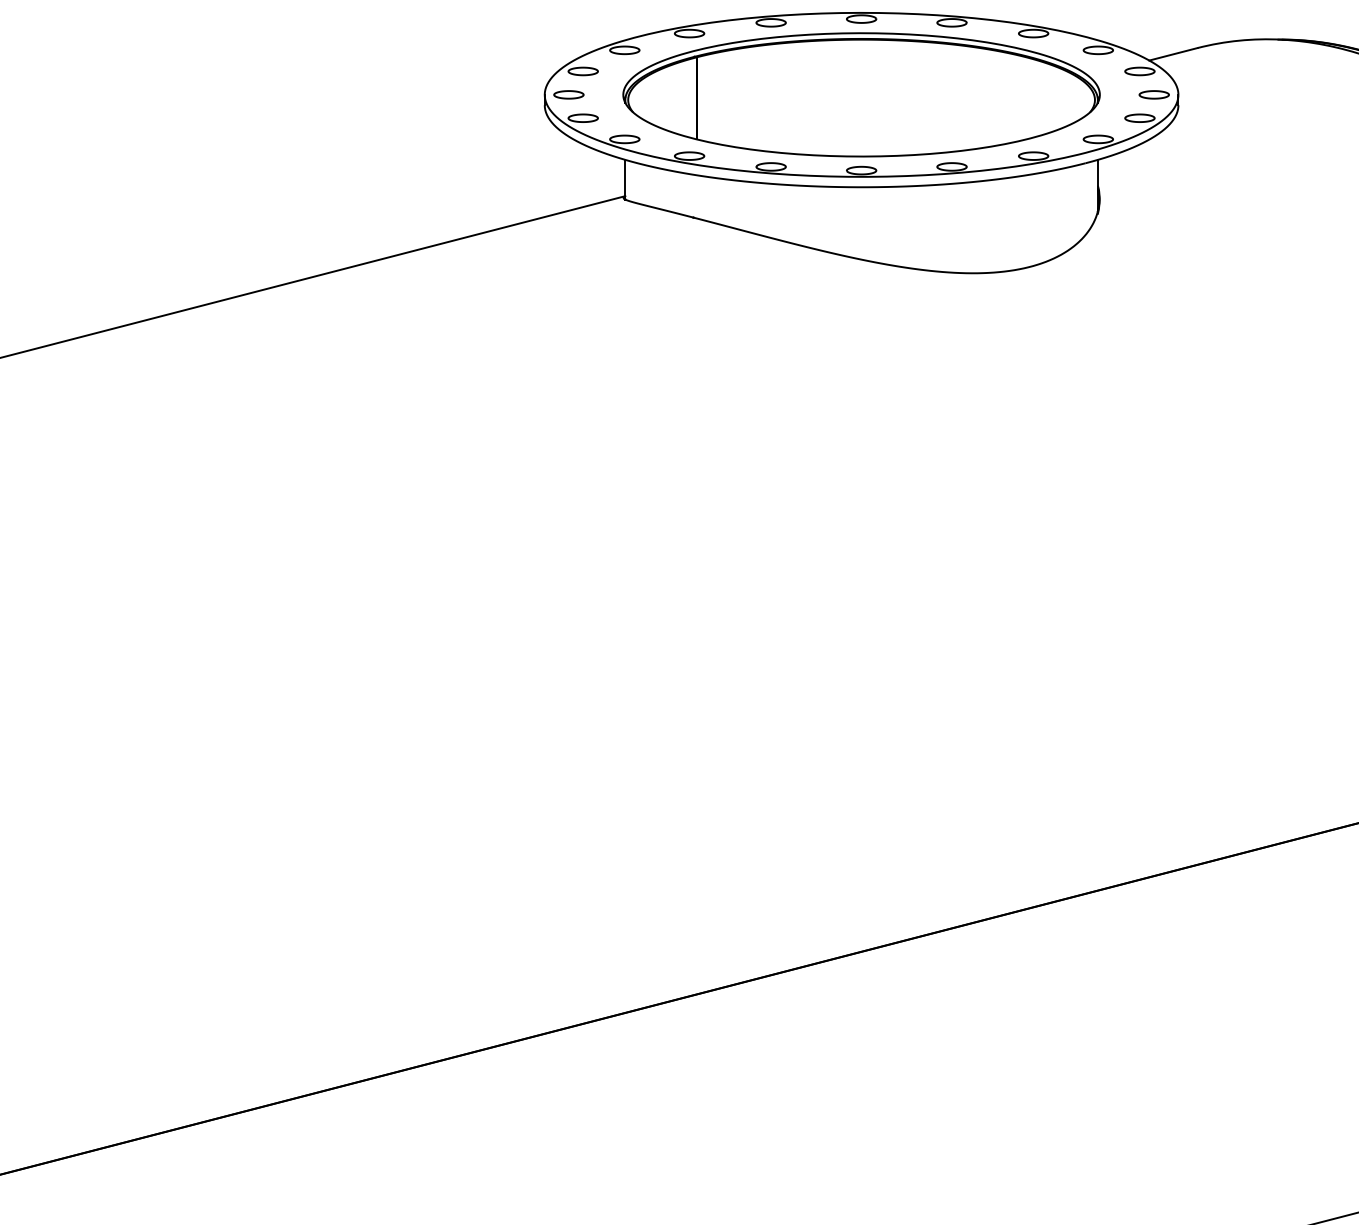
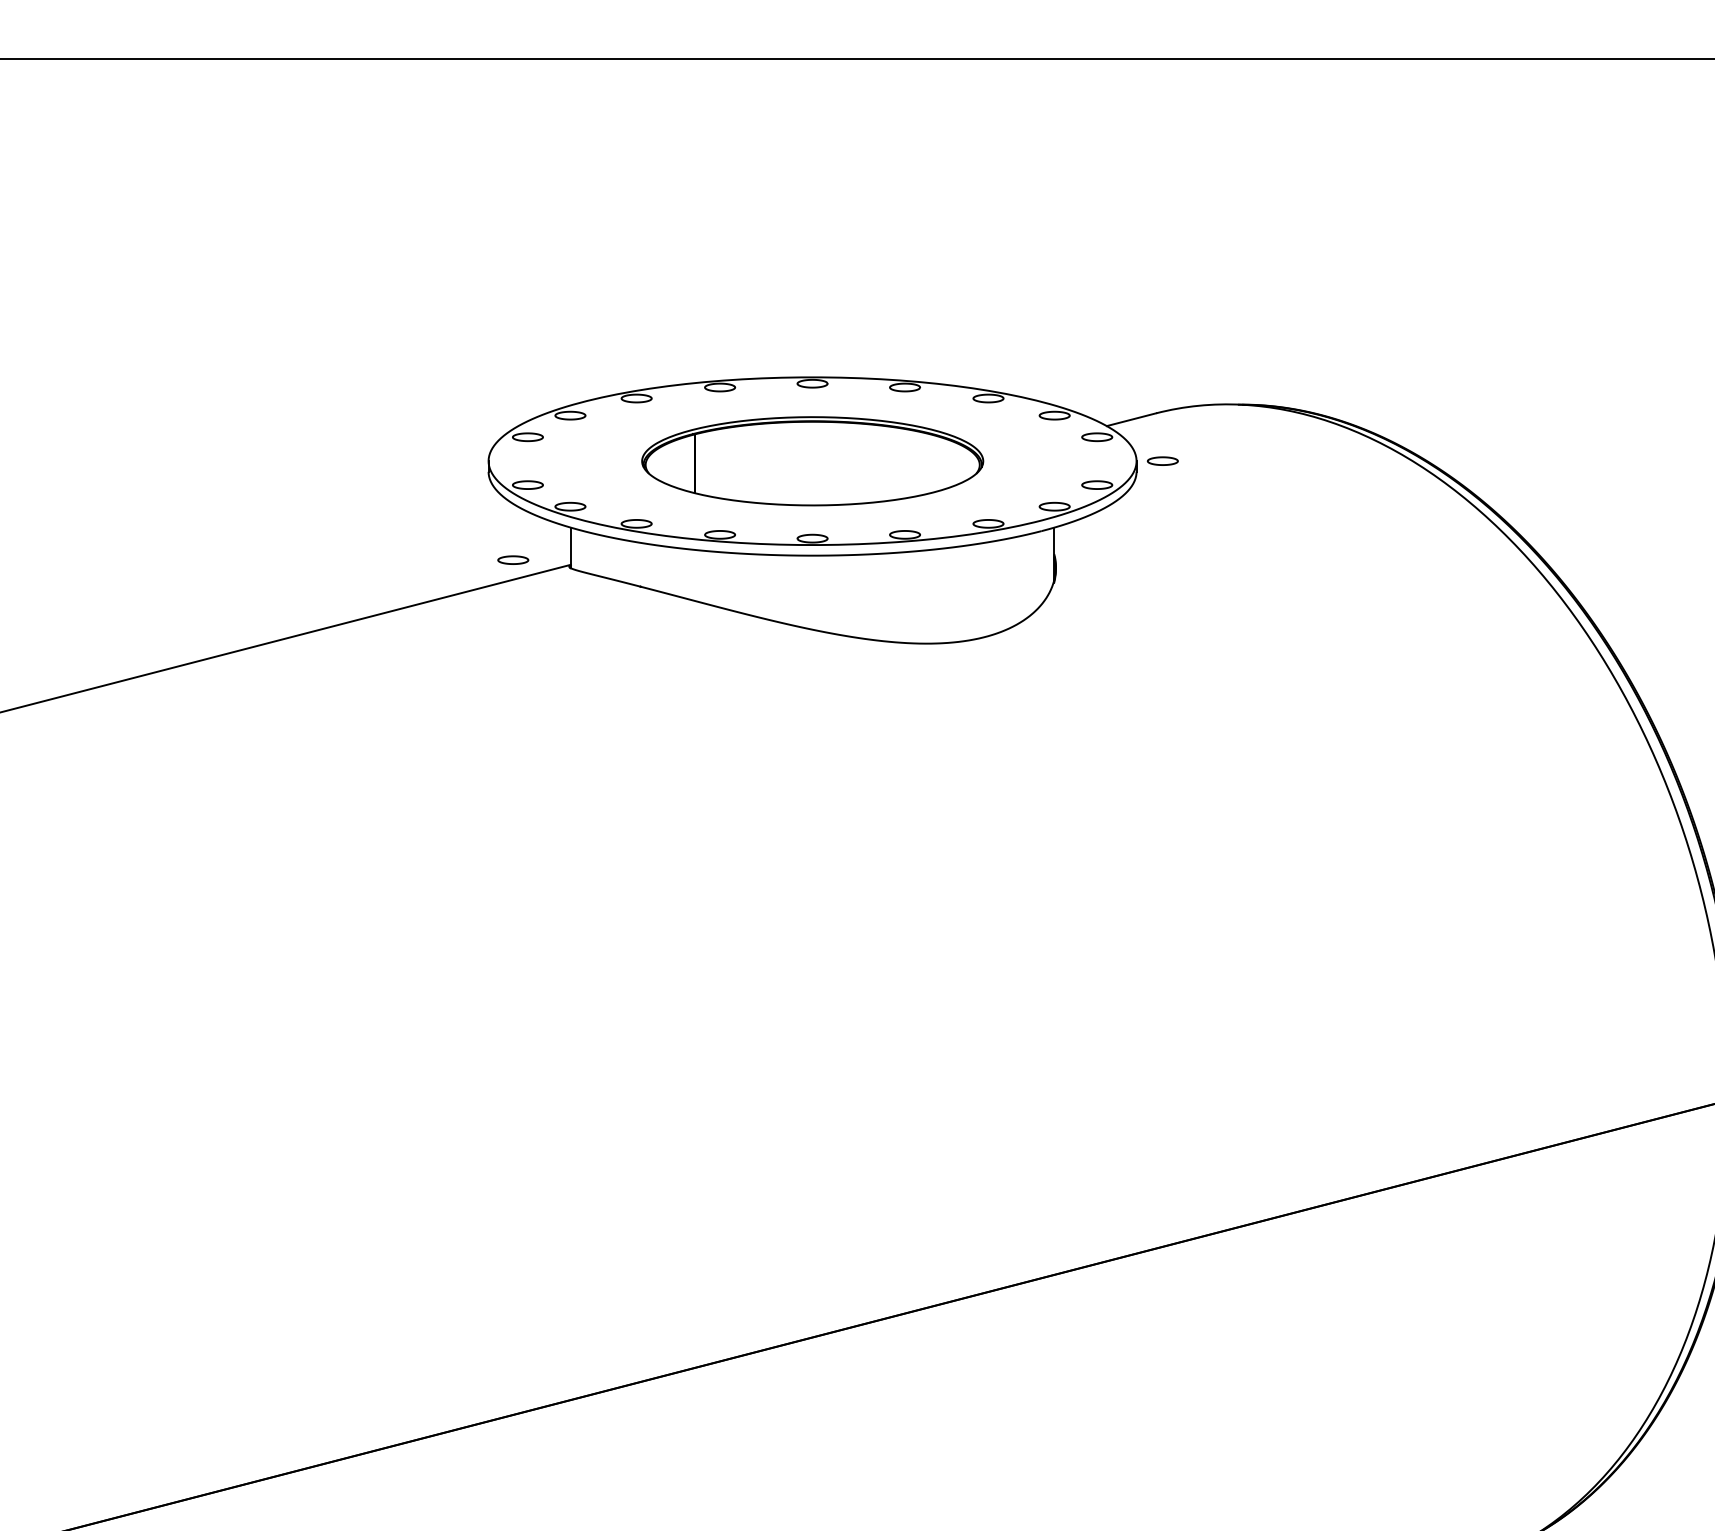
part: (569, 94) -> (513, 559), moved
part: (1153, 94) -> (1162, 460), moved
part: (861, 95) -> (812, 461), size x0.7

